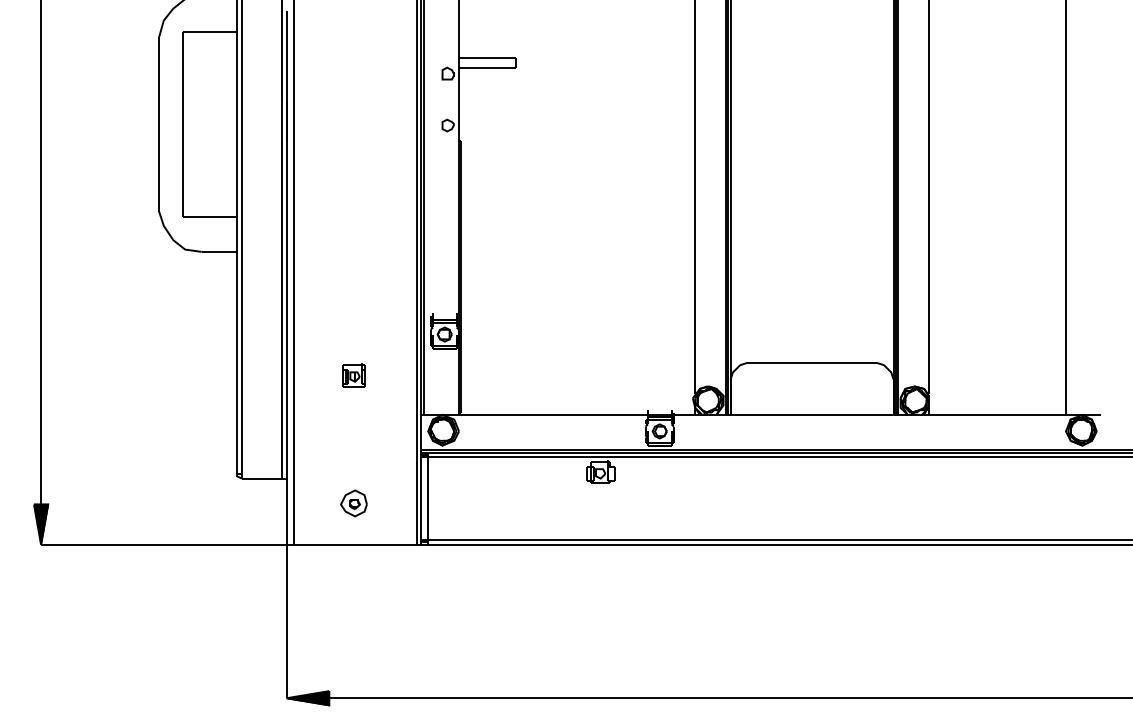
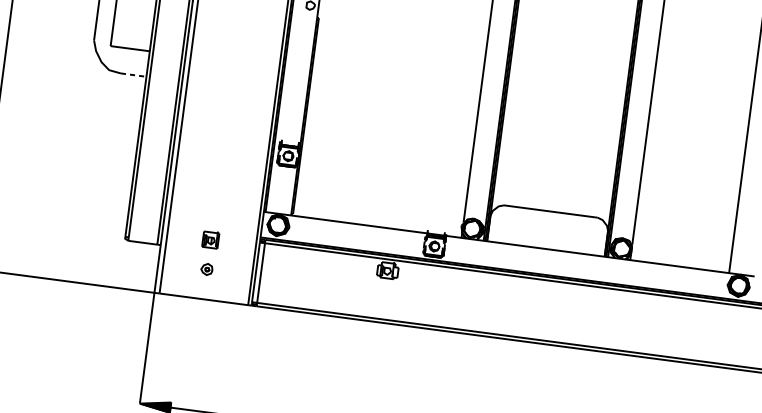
line: (219, 251) -> (133, 74), solid -> dashed
part: (353, 375) -> (210, 239), moved
part: (353, 503) -> (206, 269), size x0.6

